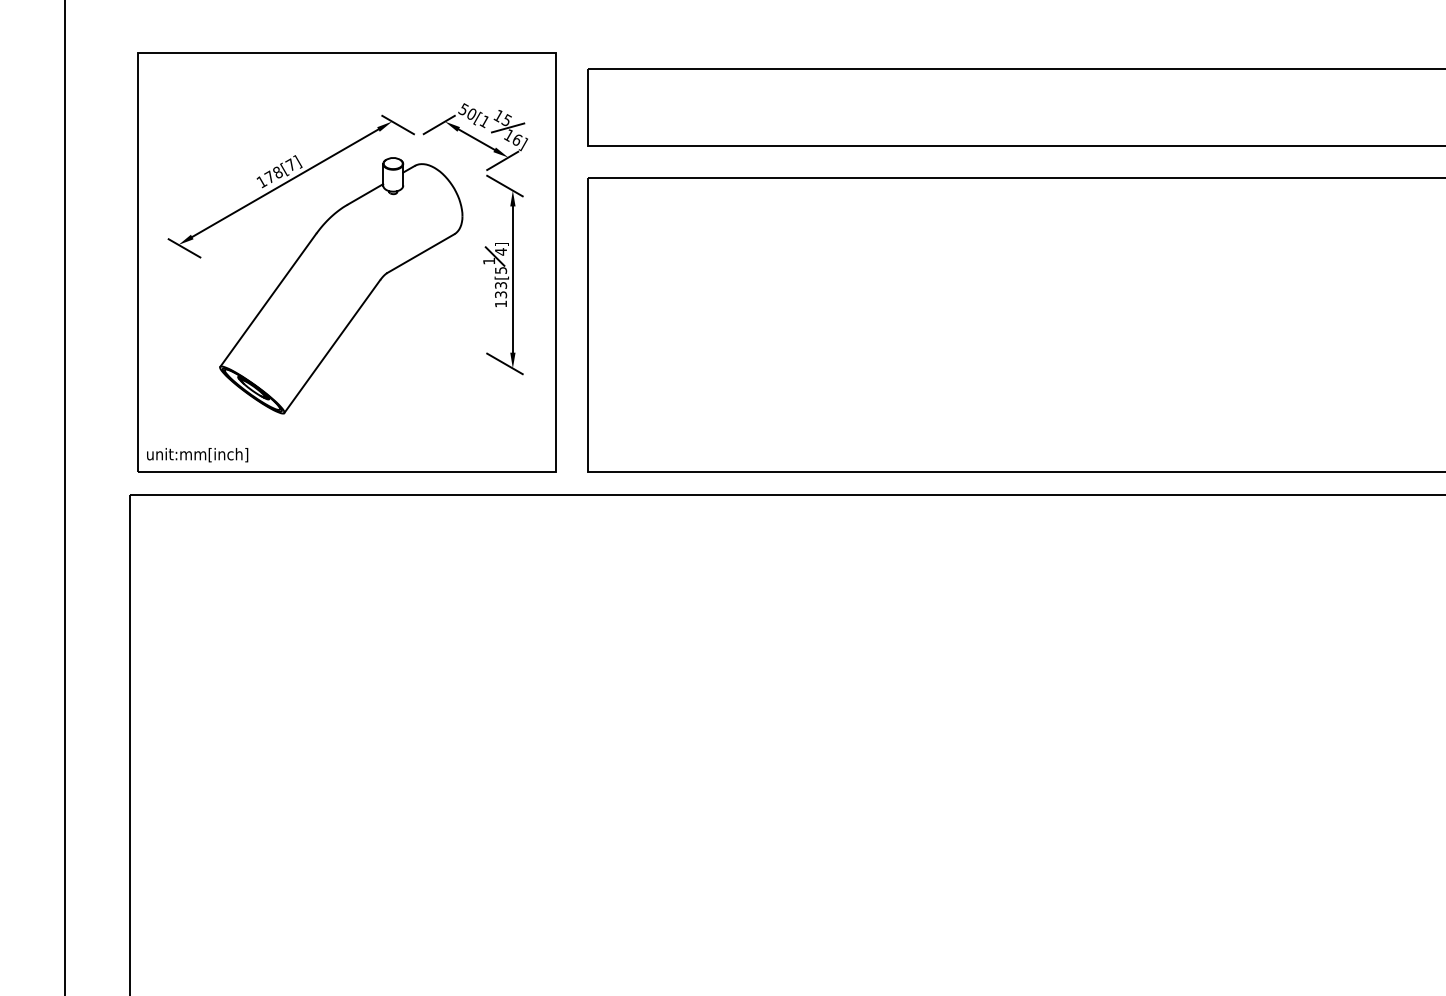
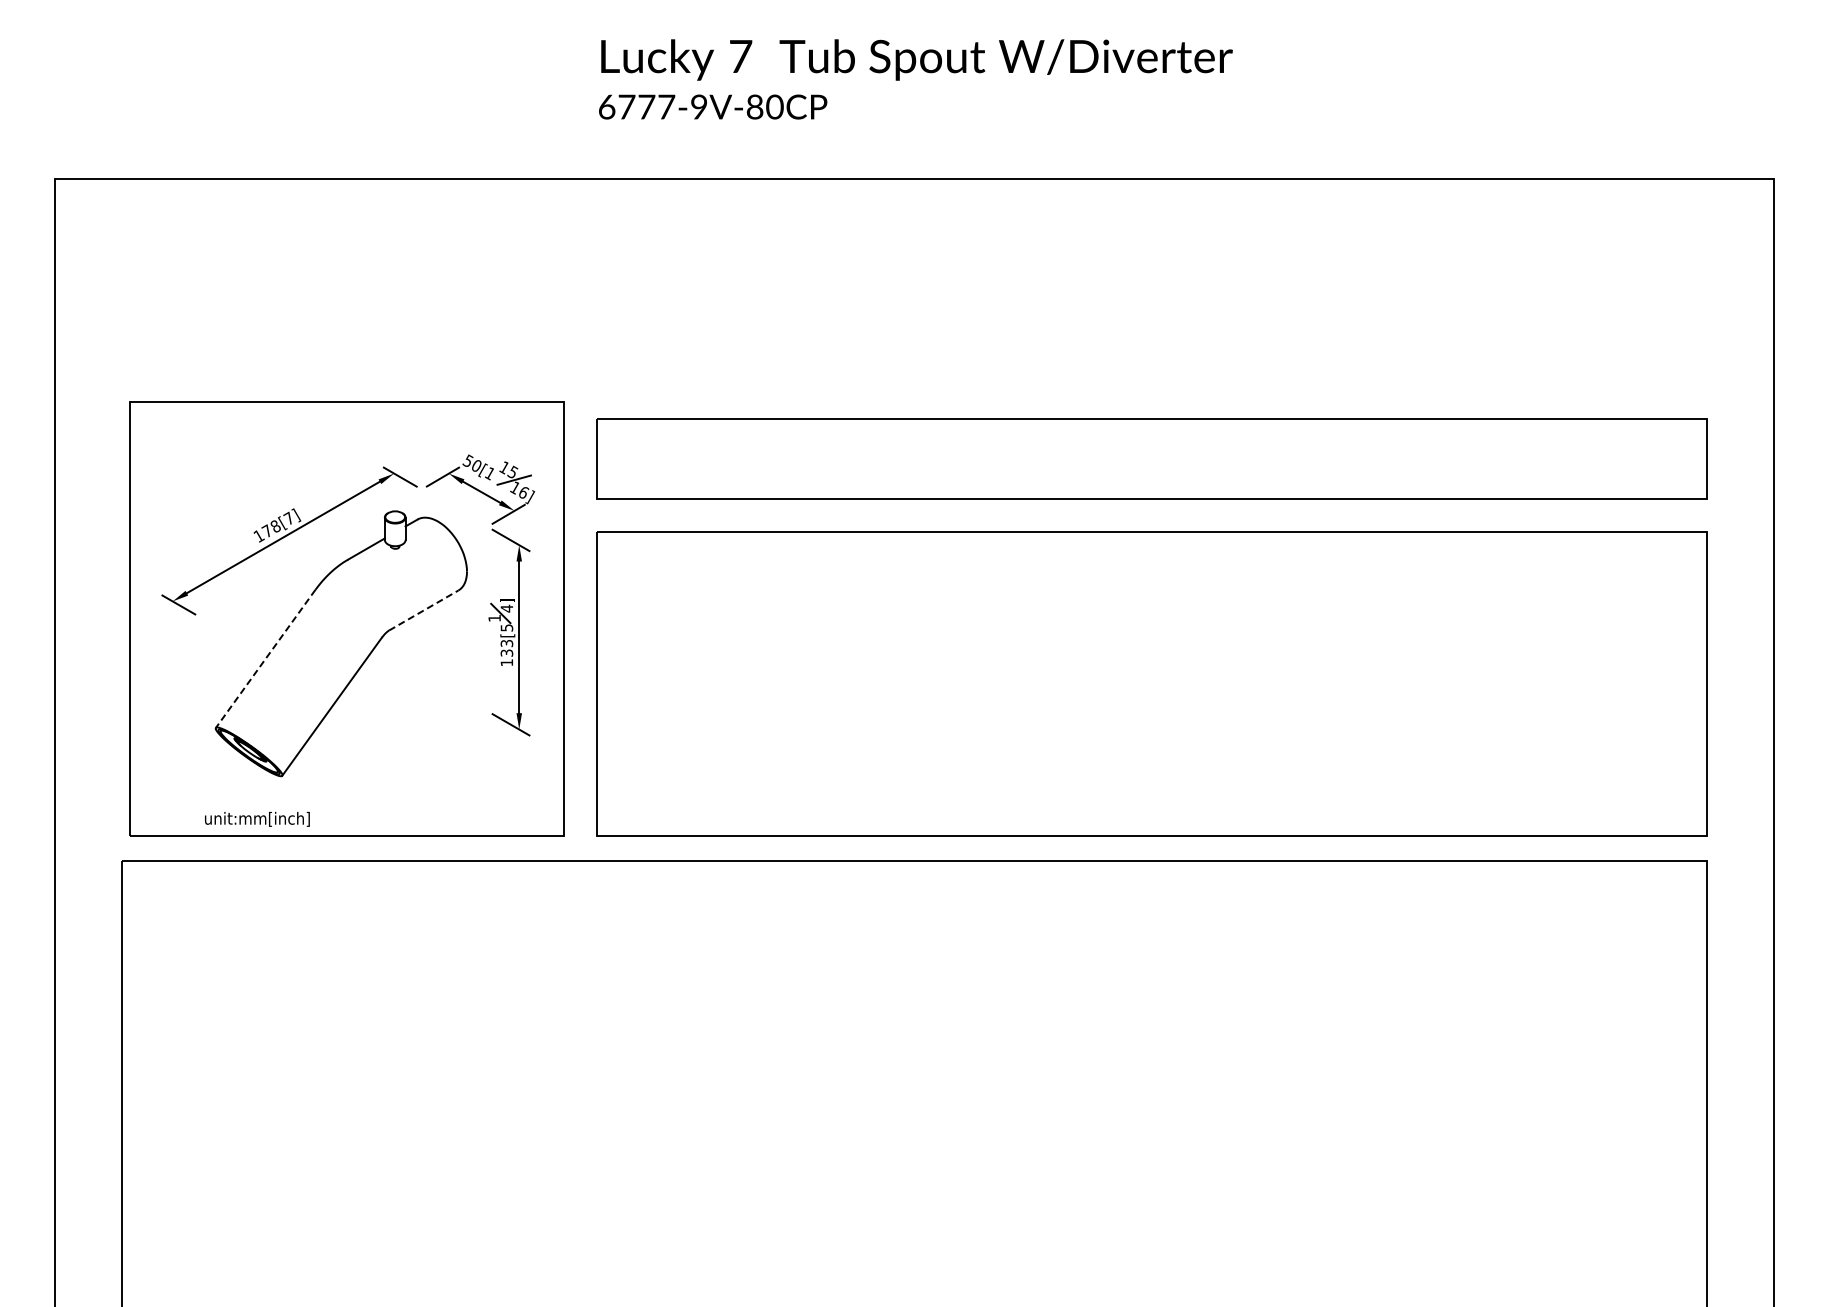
line: (421, 253) -> (424, 610), solid -> dashed
line: (268, 300) -> (265, 659), solid -> dashed
text: (197, 455) -> (257, 819), moved

